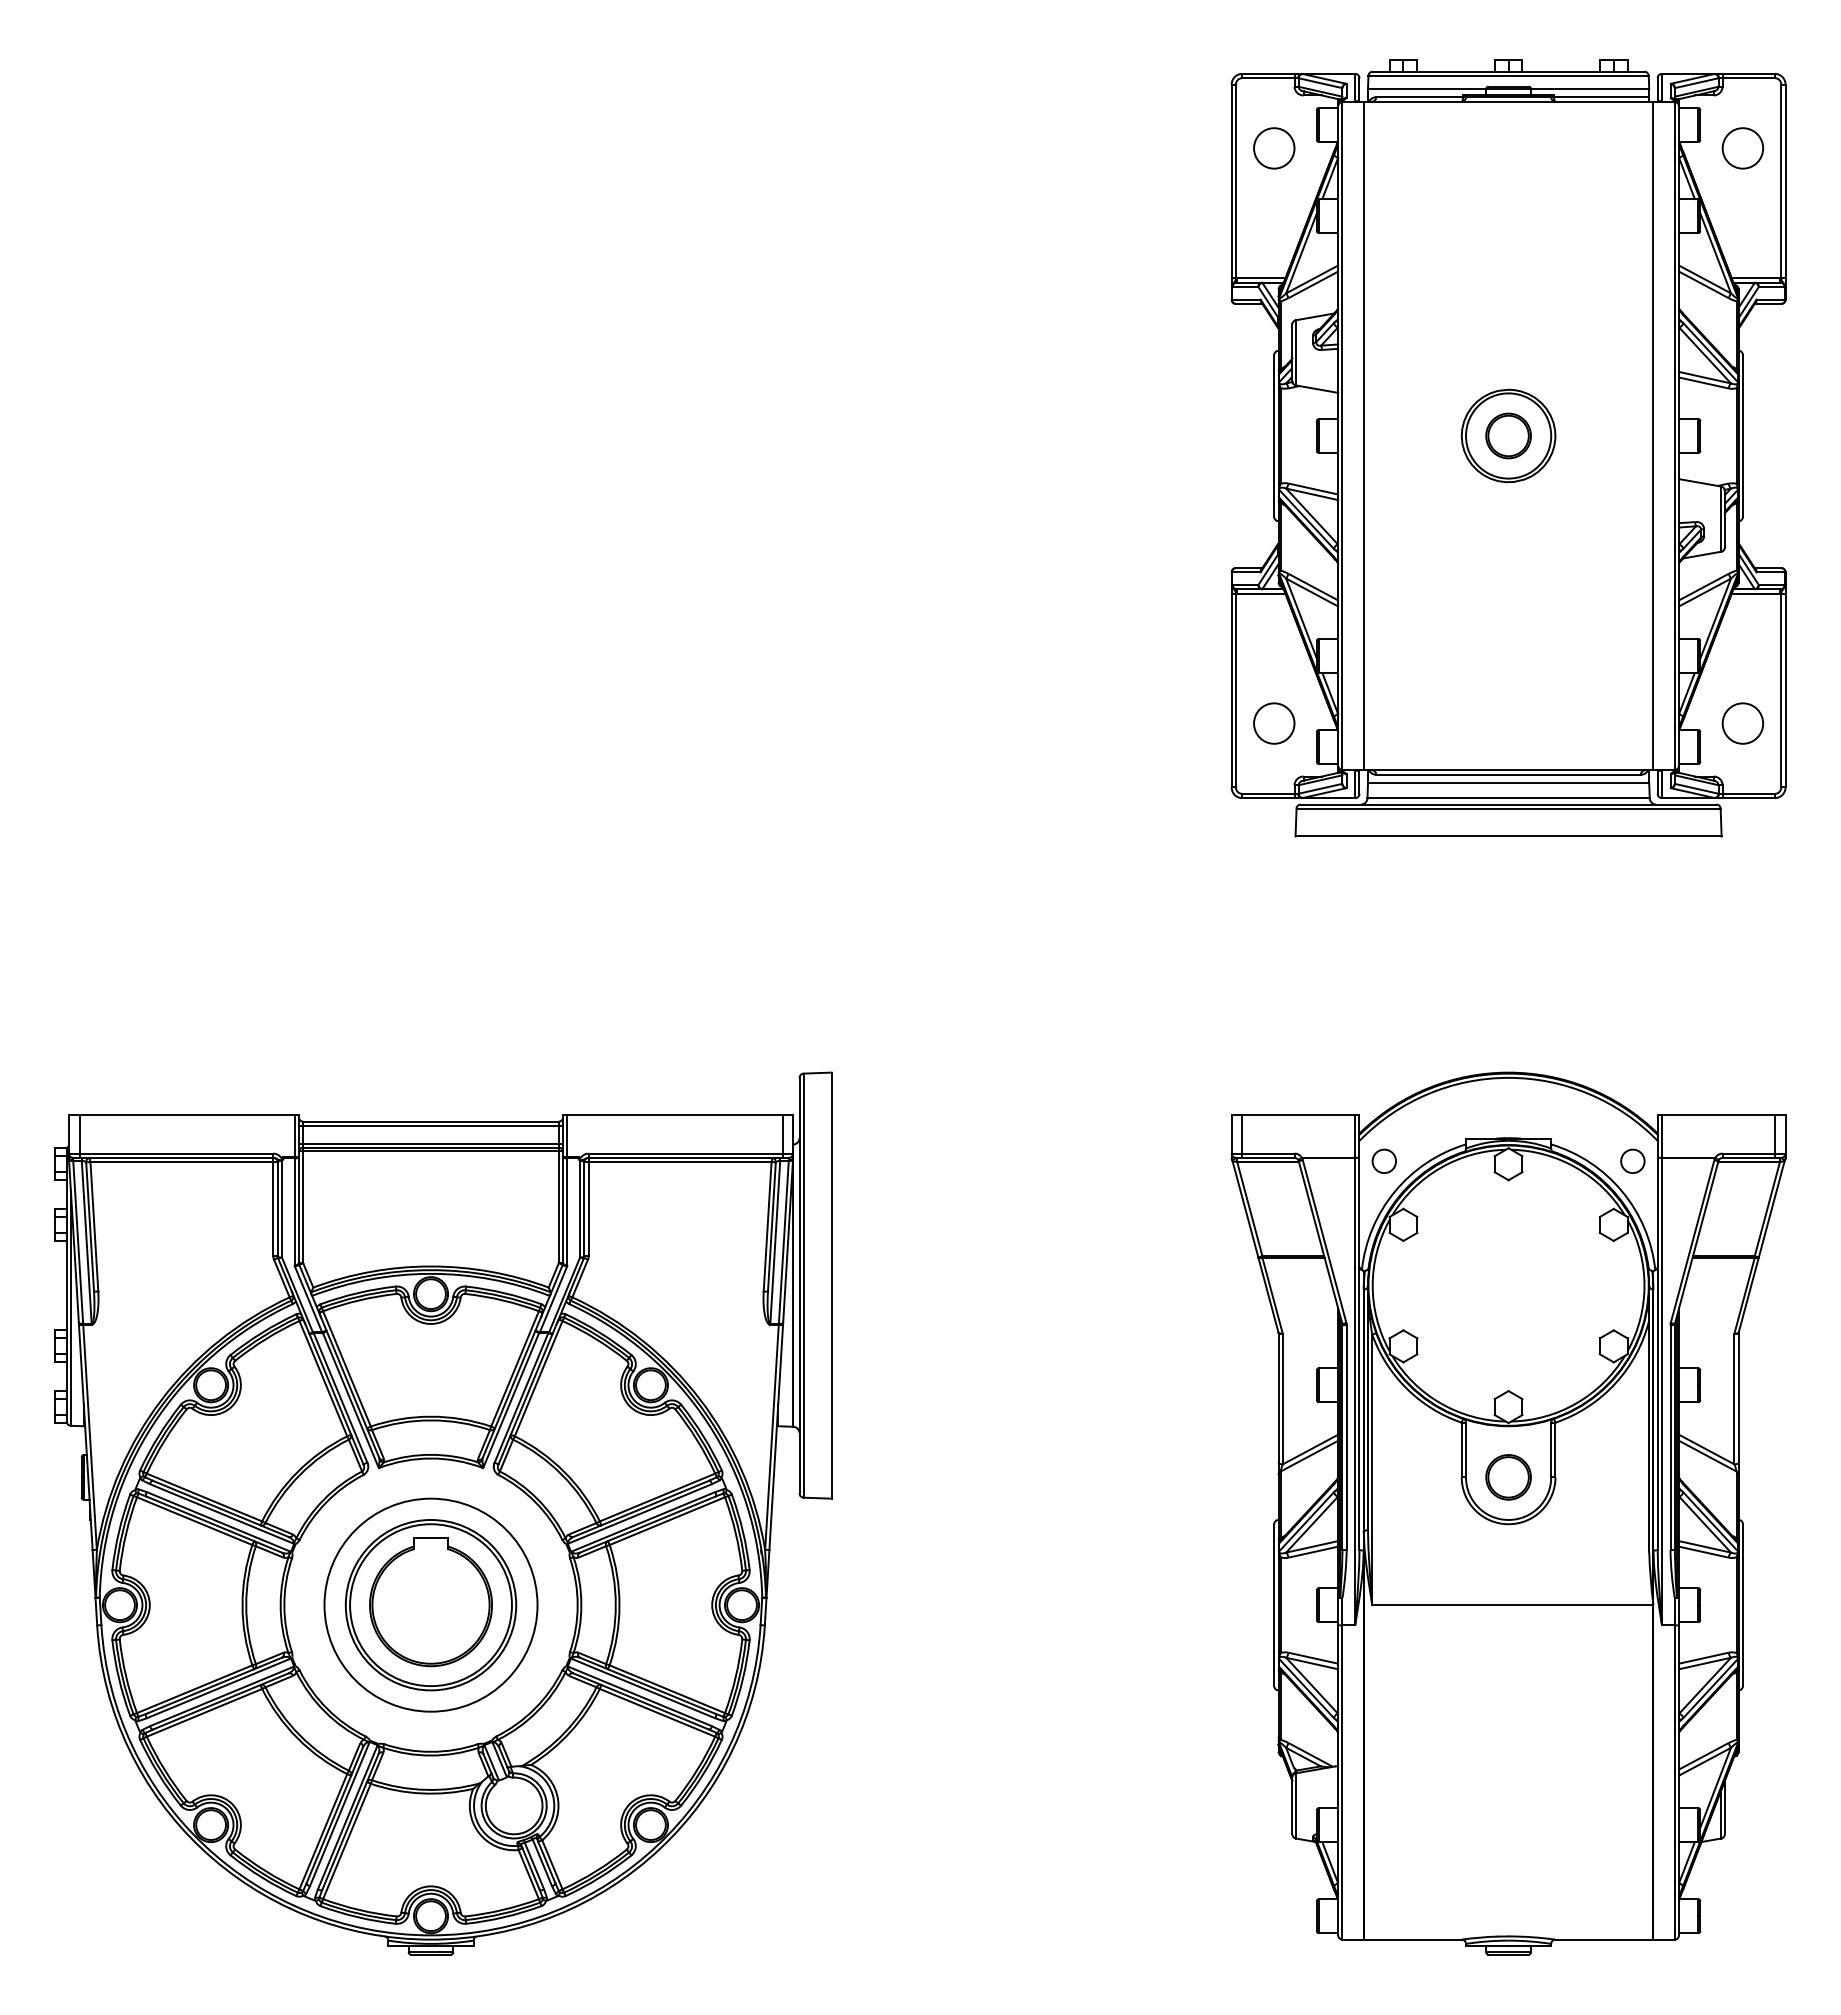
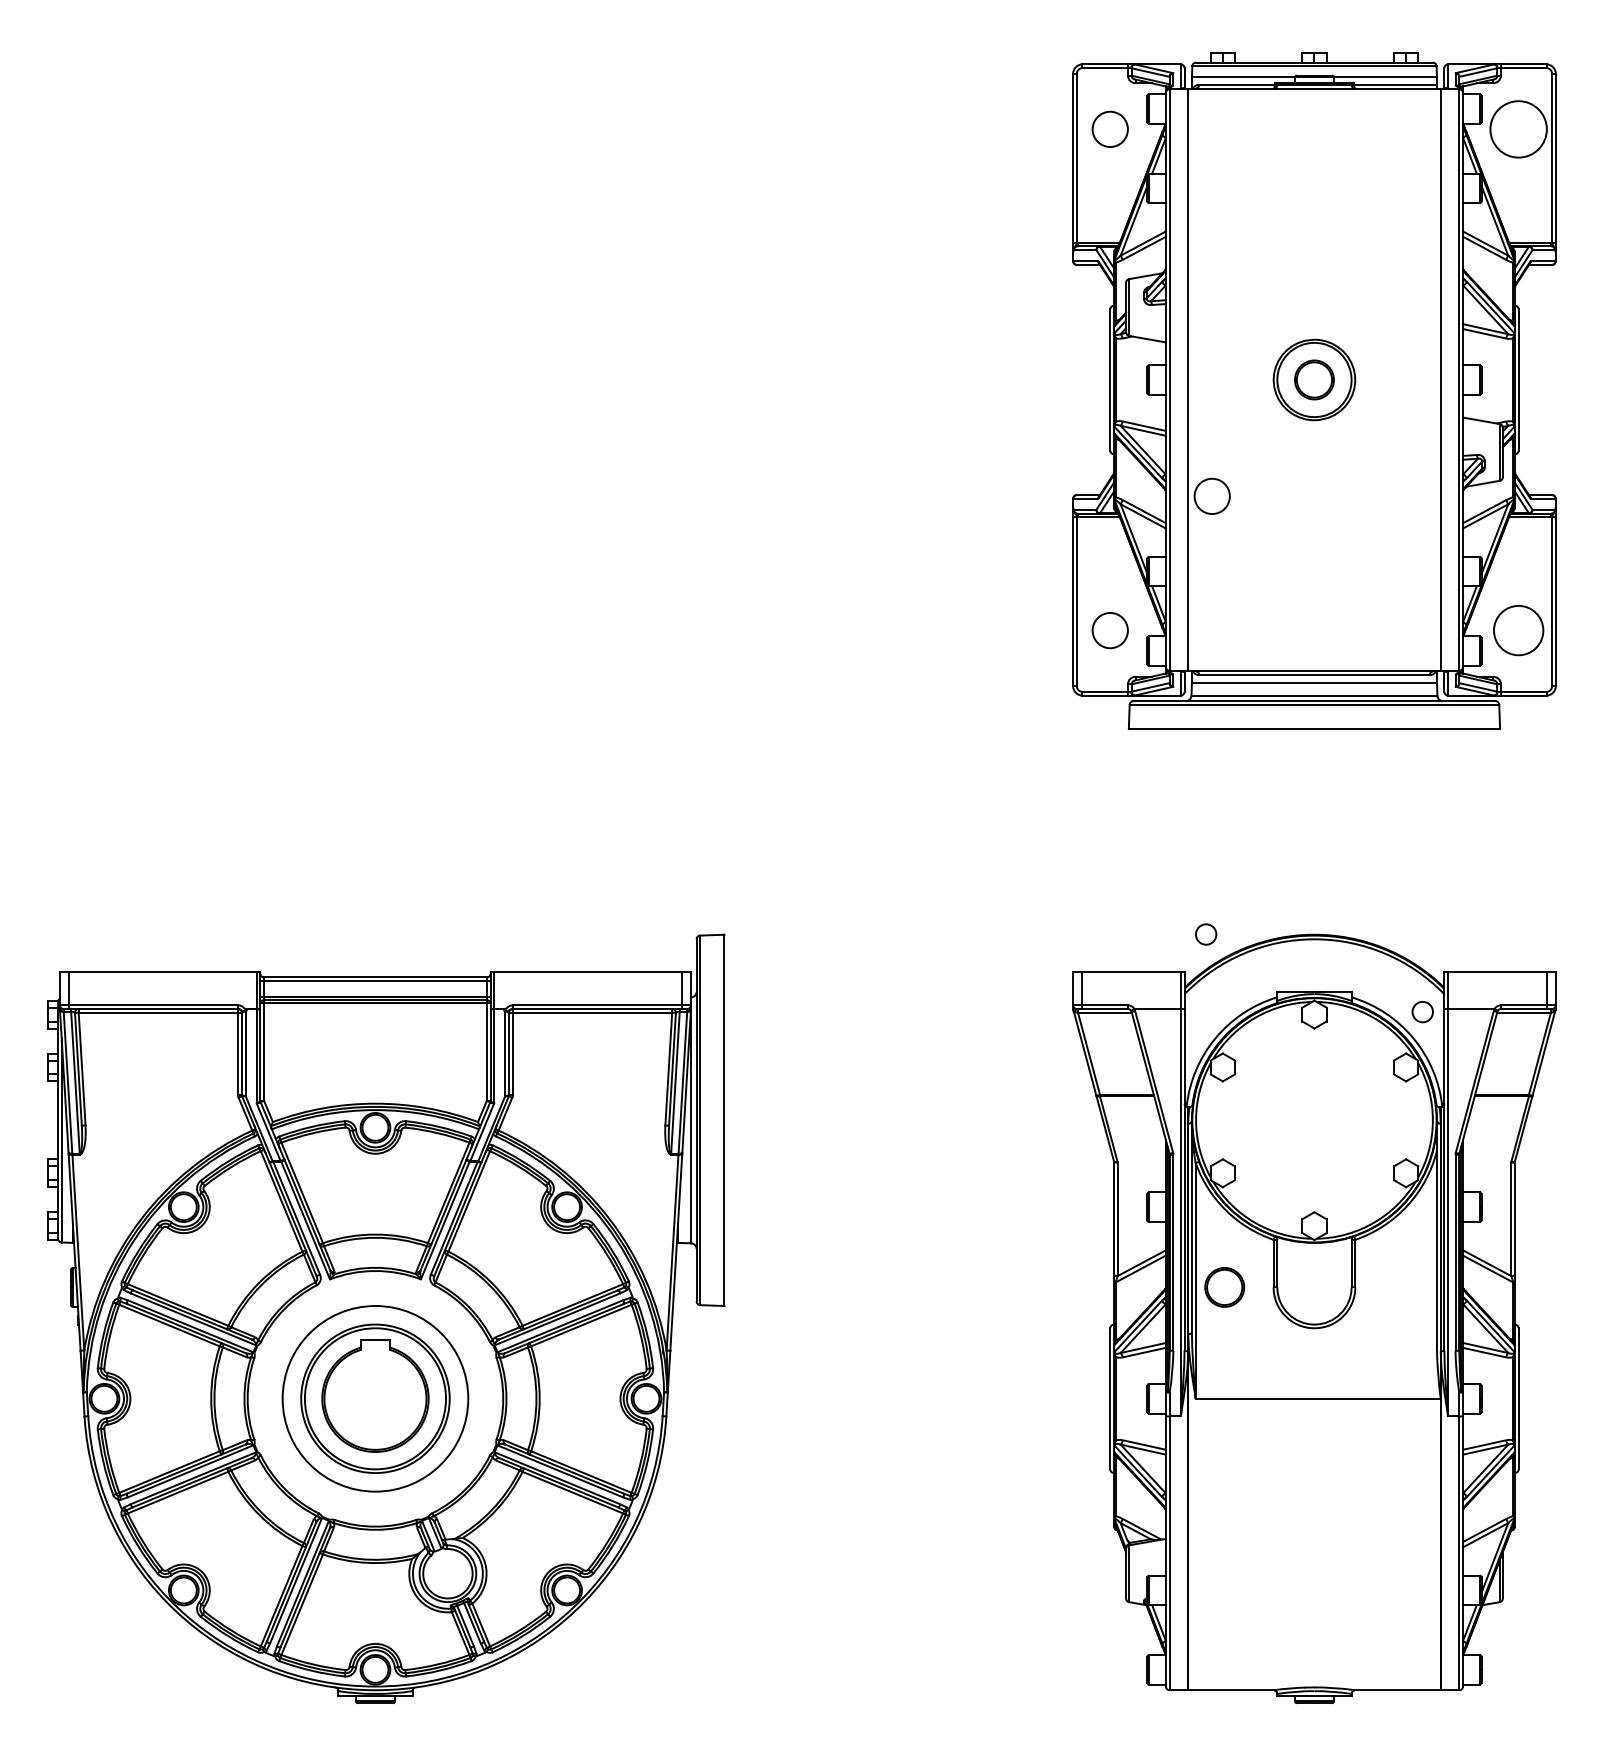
circle: (1742, 148) -> (1518, 129), size x1.6
circle: (1391, 569) -> (1212, 496), added
circle: (1742, 723) -> (1518, 630), size x1.4
circle: (1383, 1160) -> (1205, 933), moved
part: (1508, 1477) -> (1224, 1287), moved

